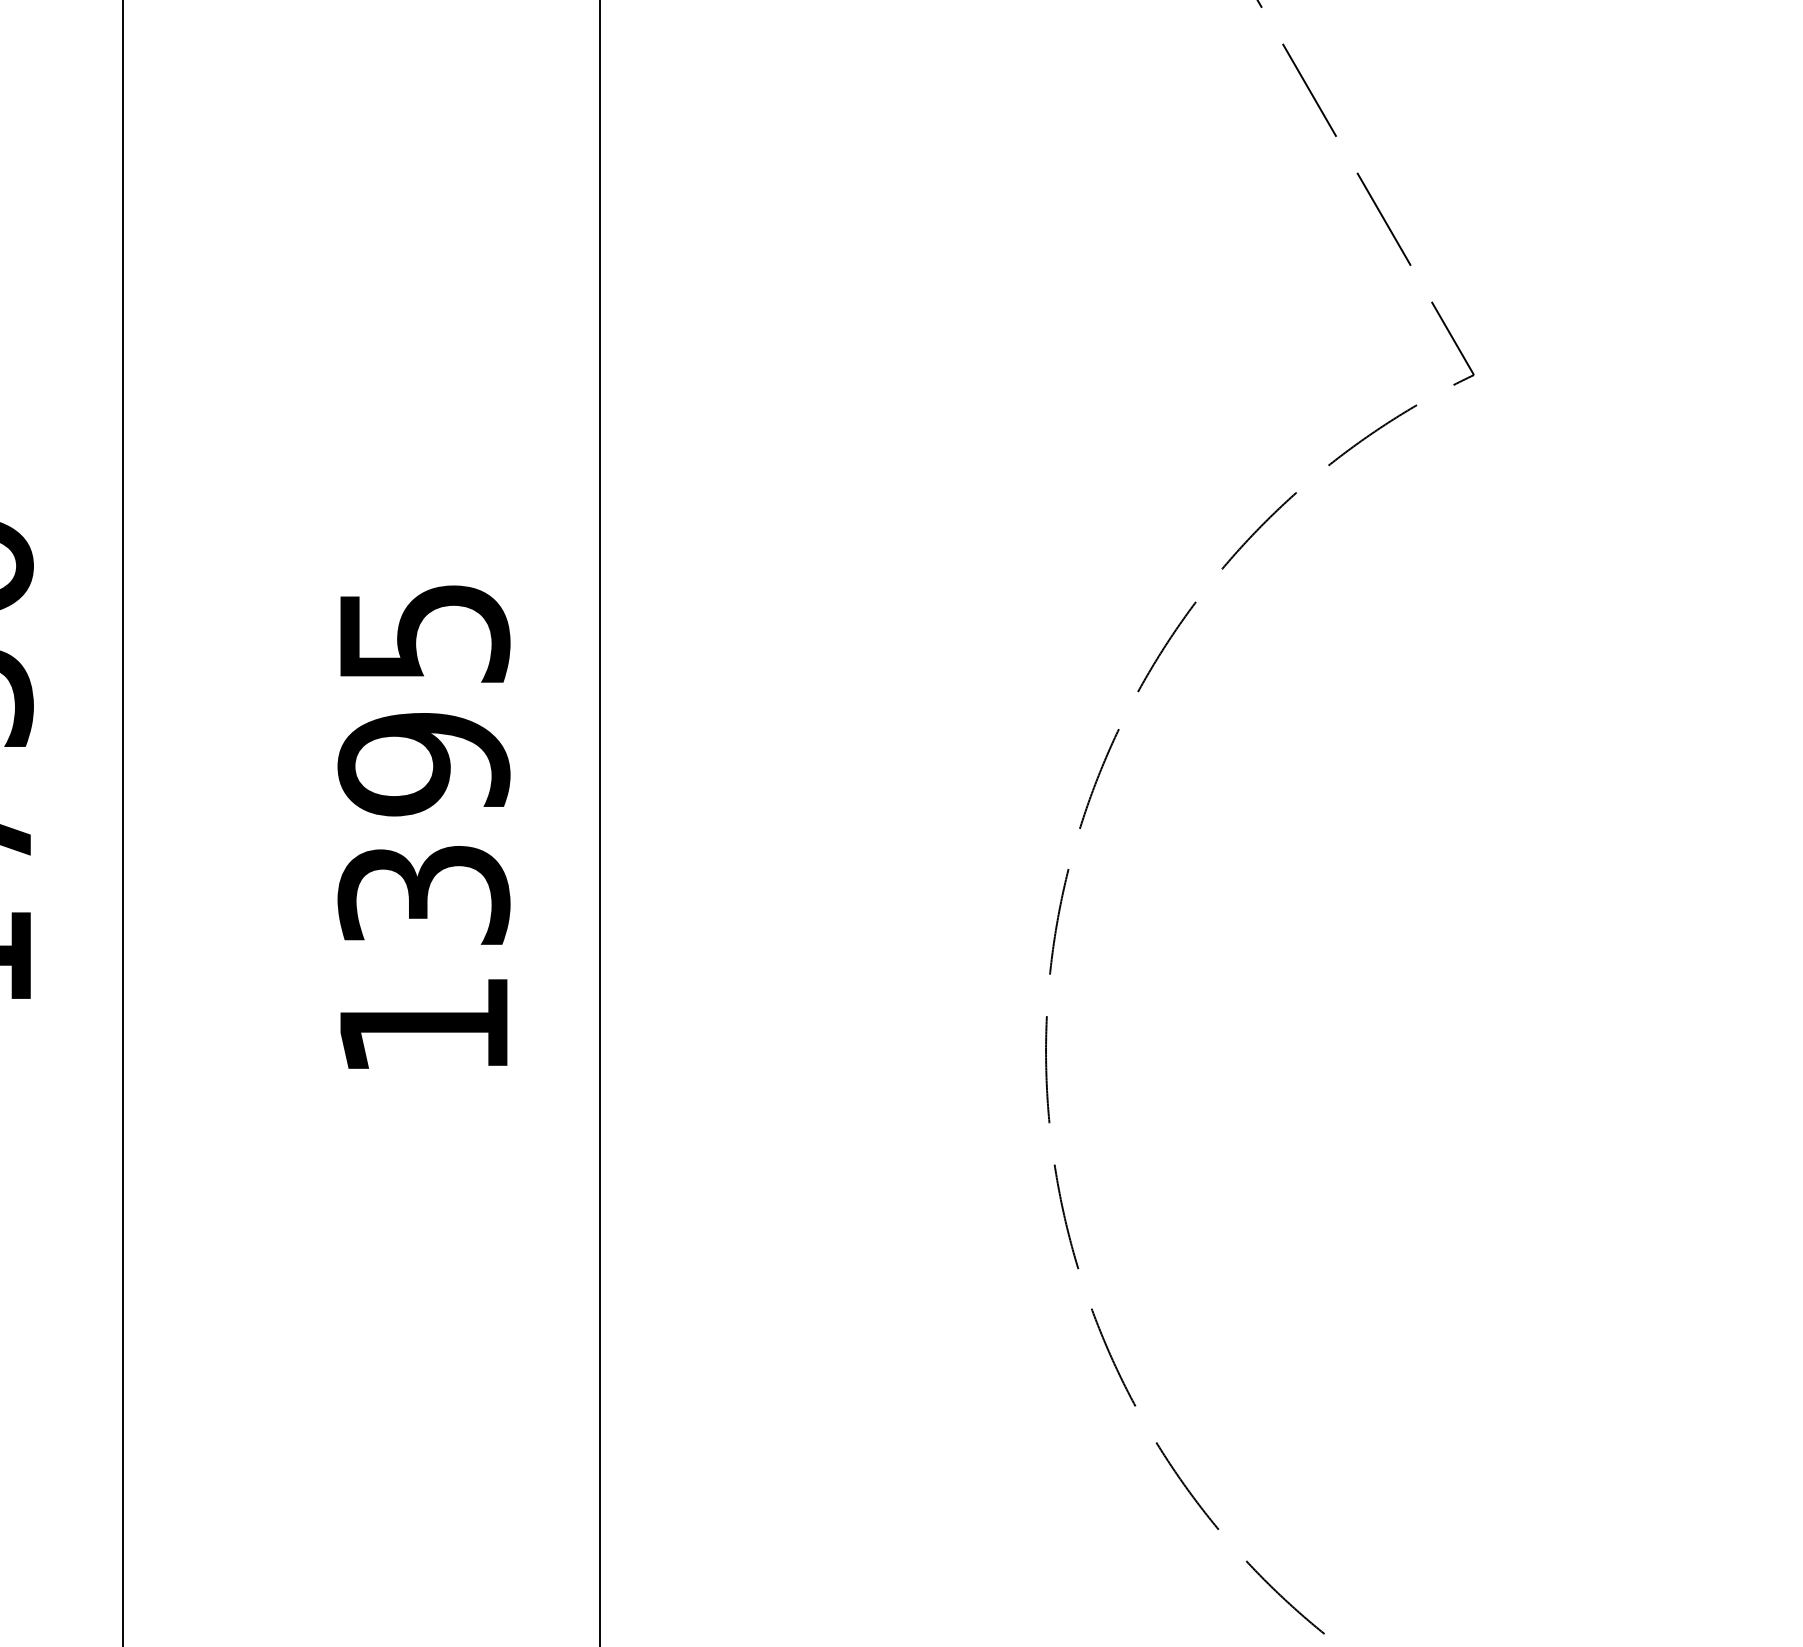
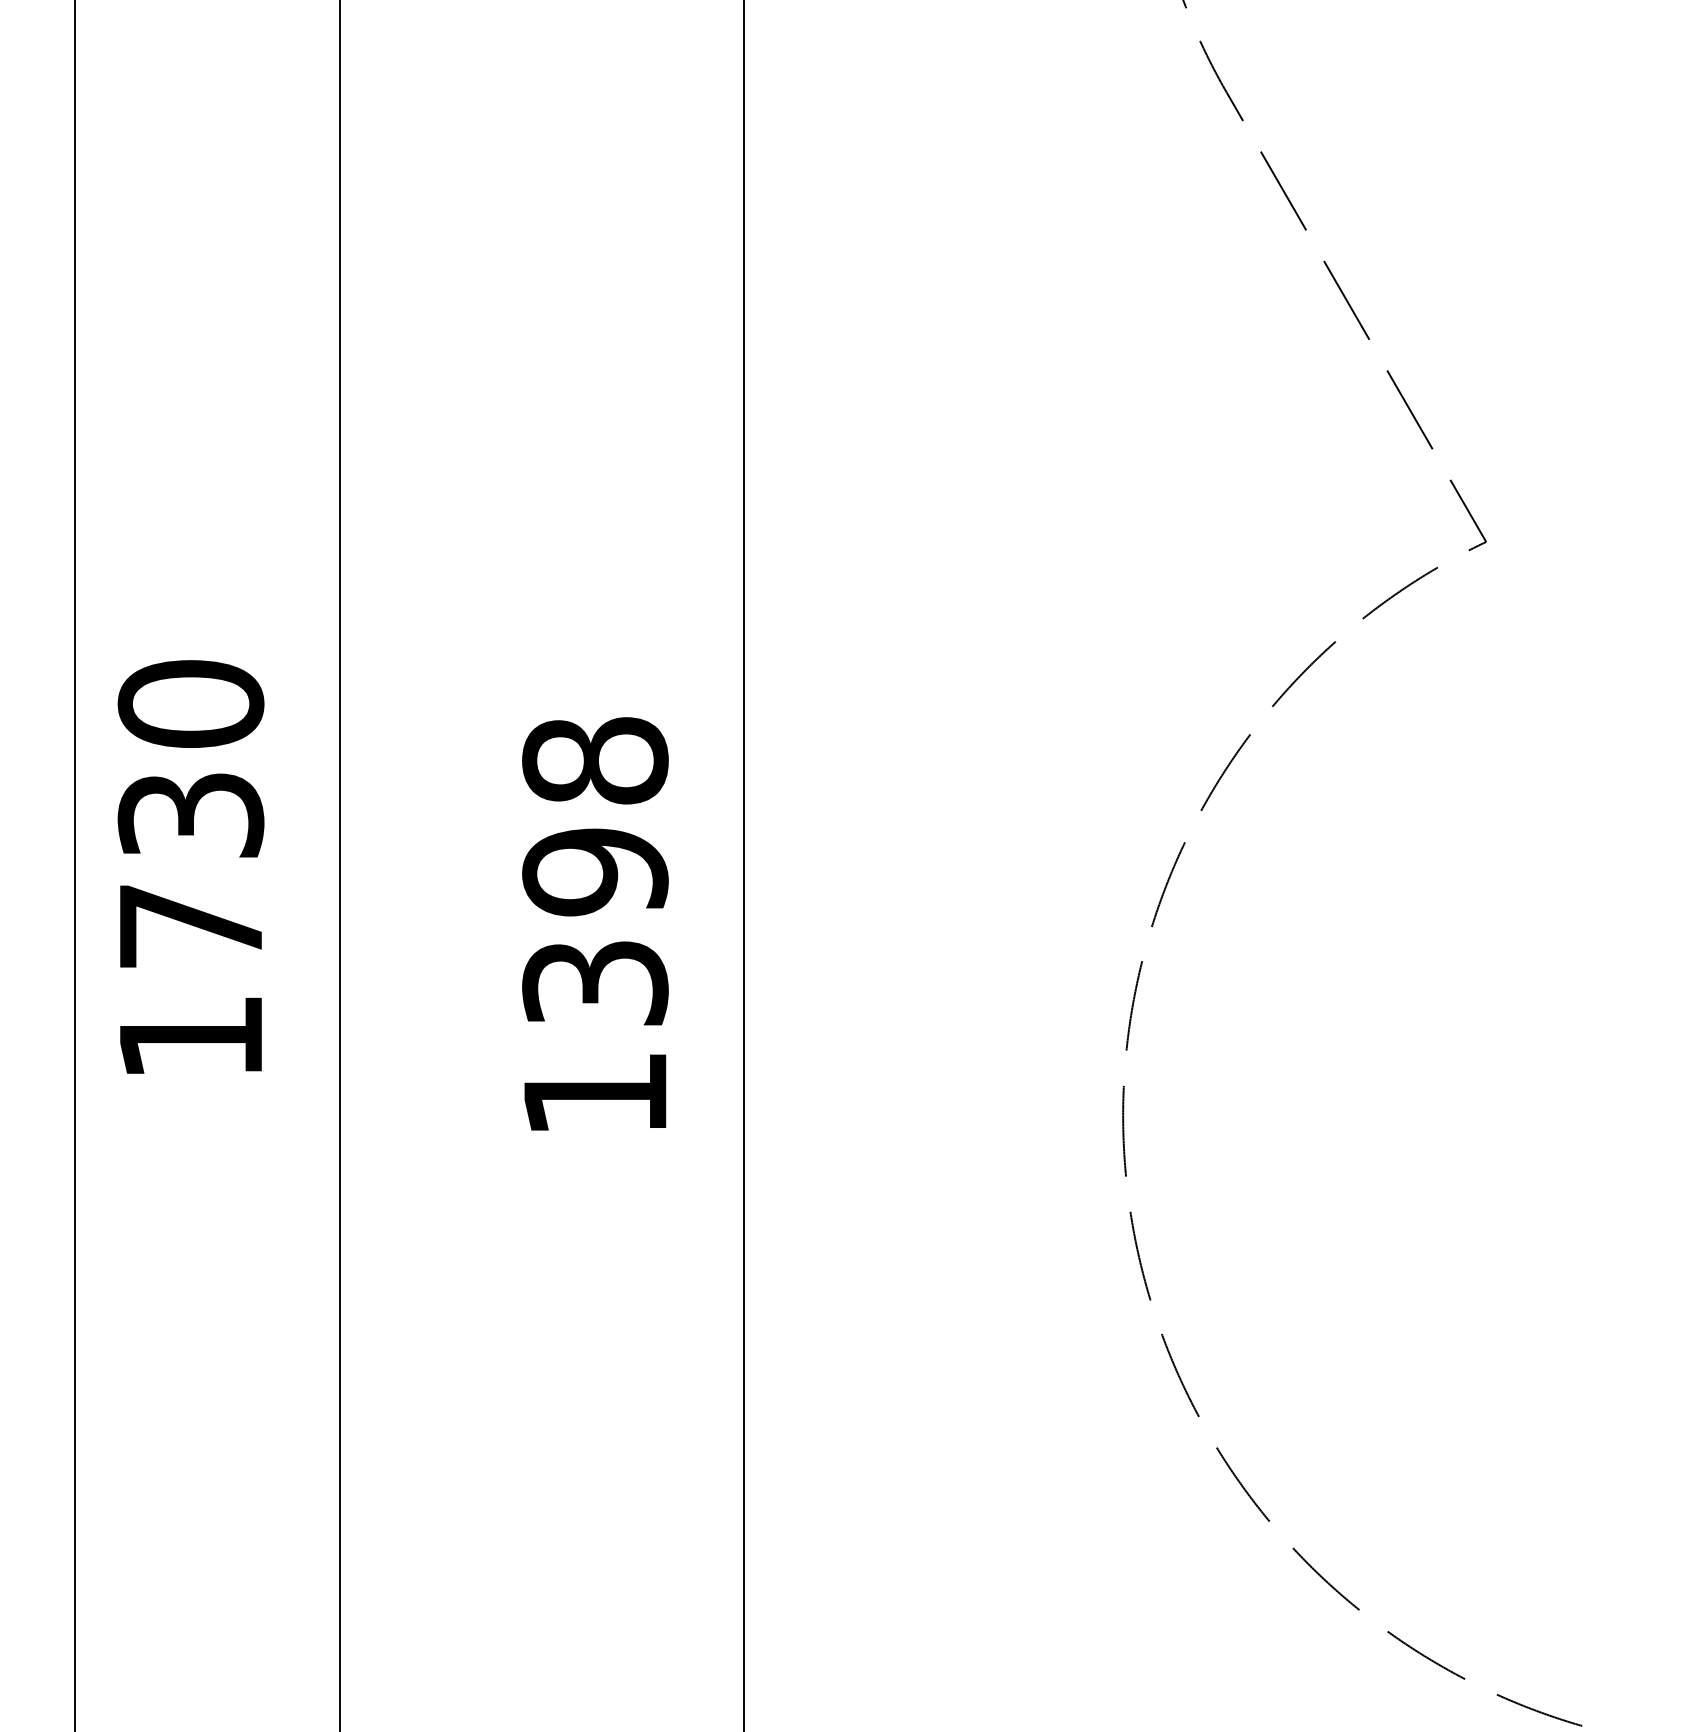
text: (424, 632) -> (595, 760), 1395 -> 1398

